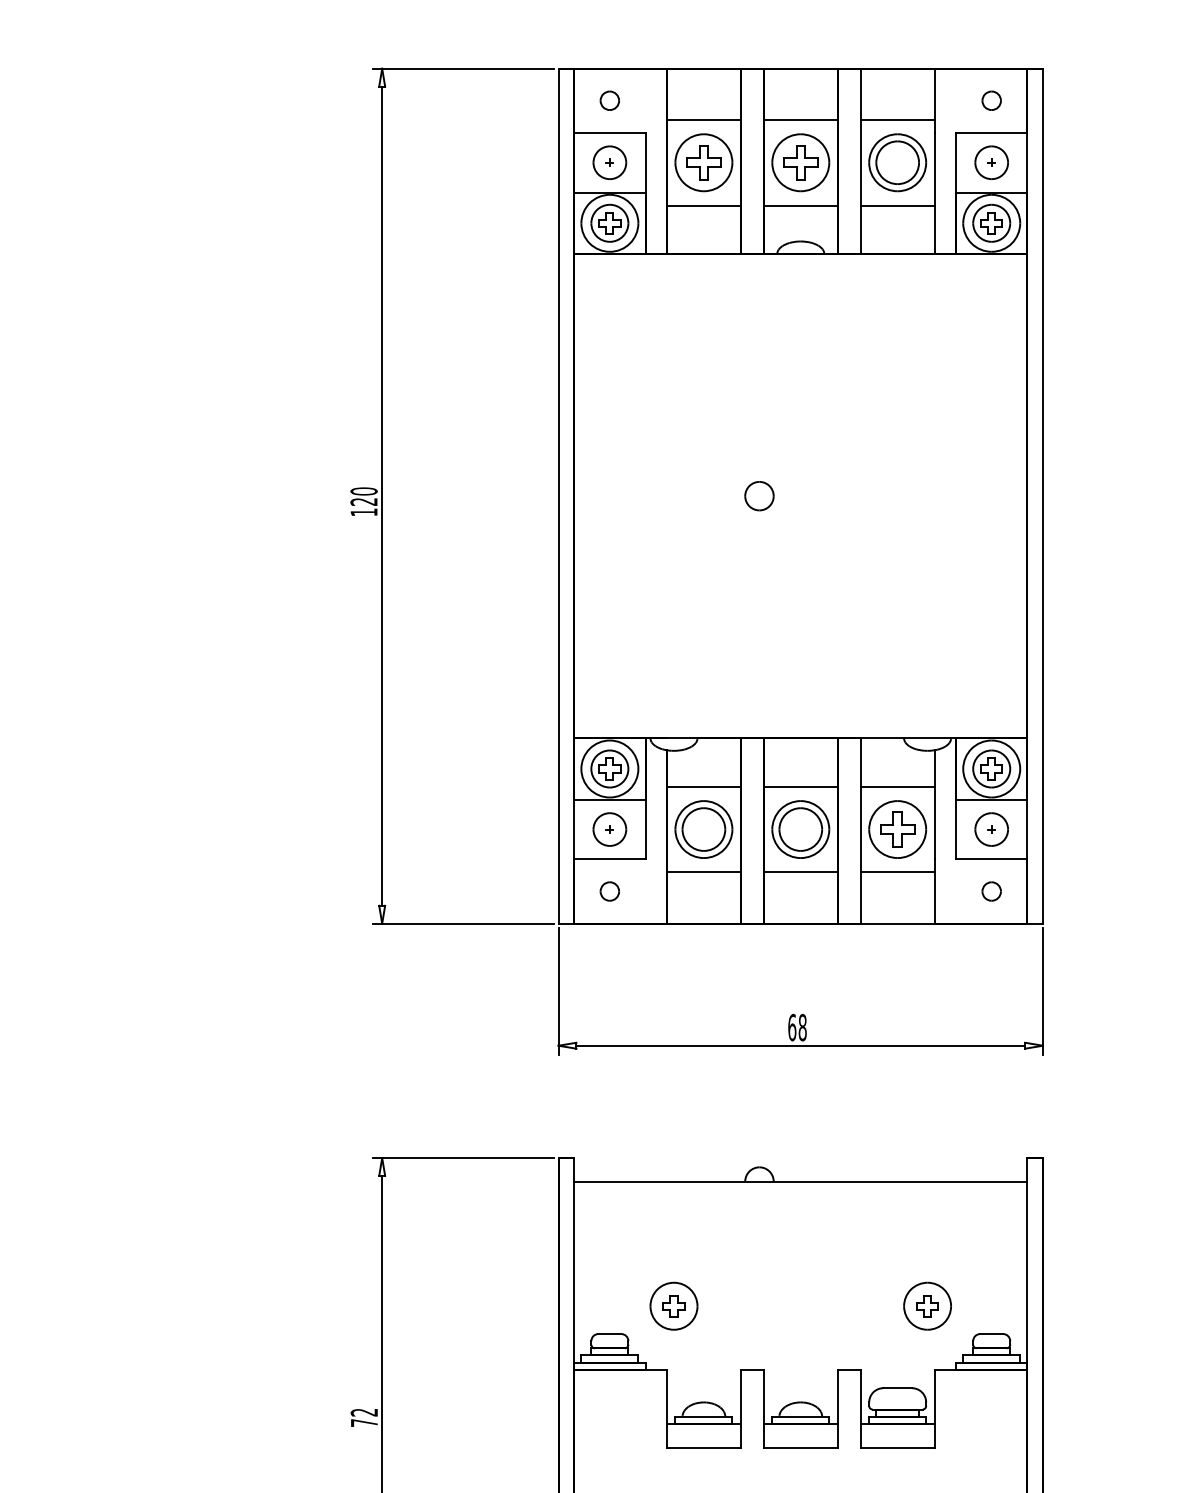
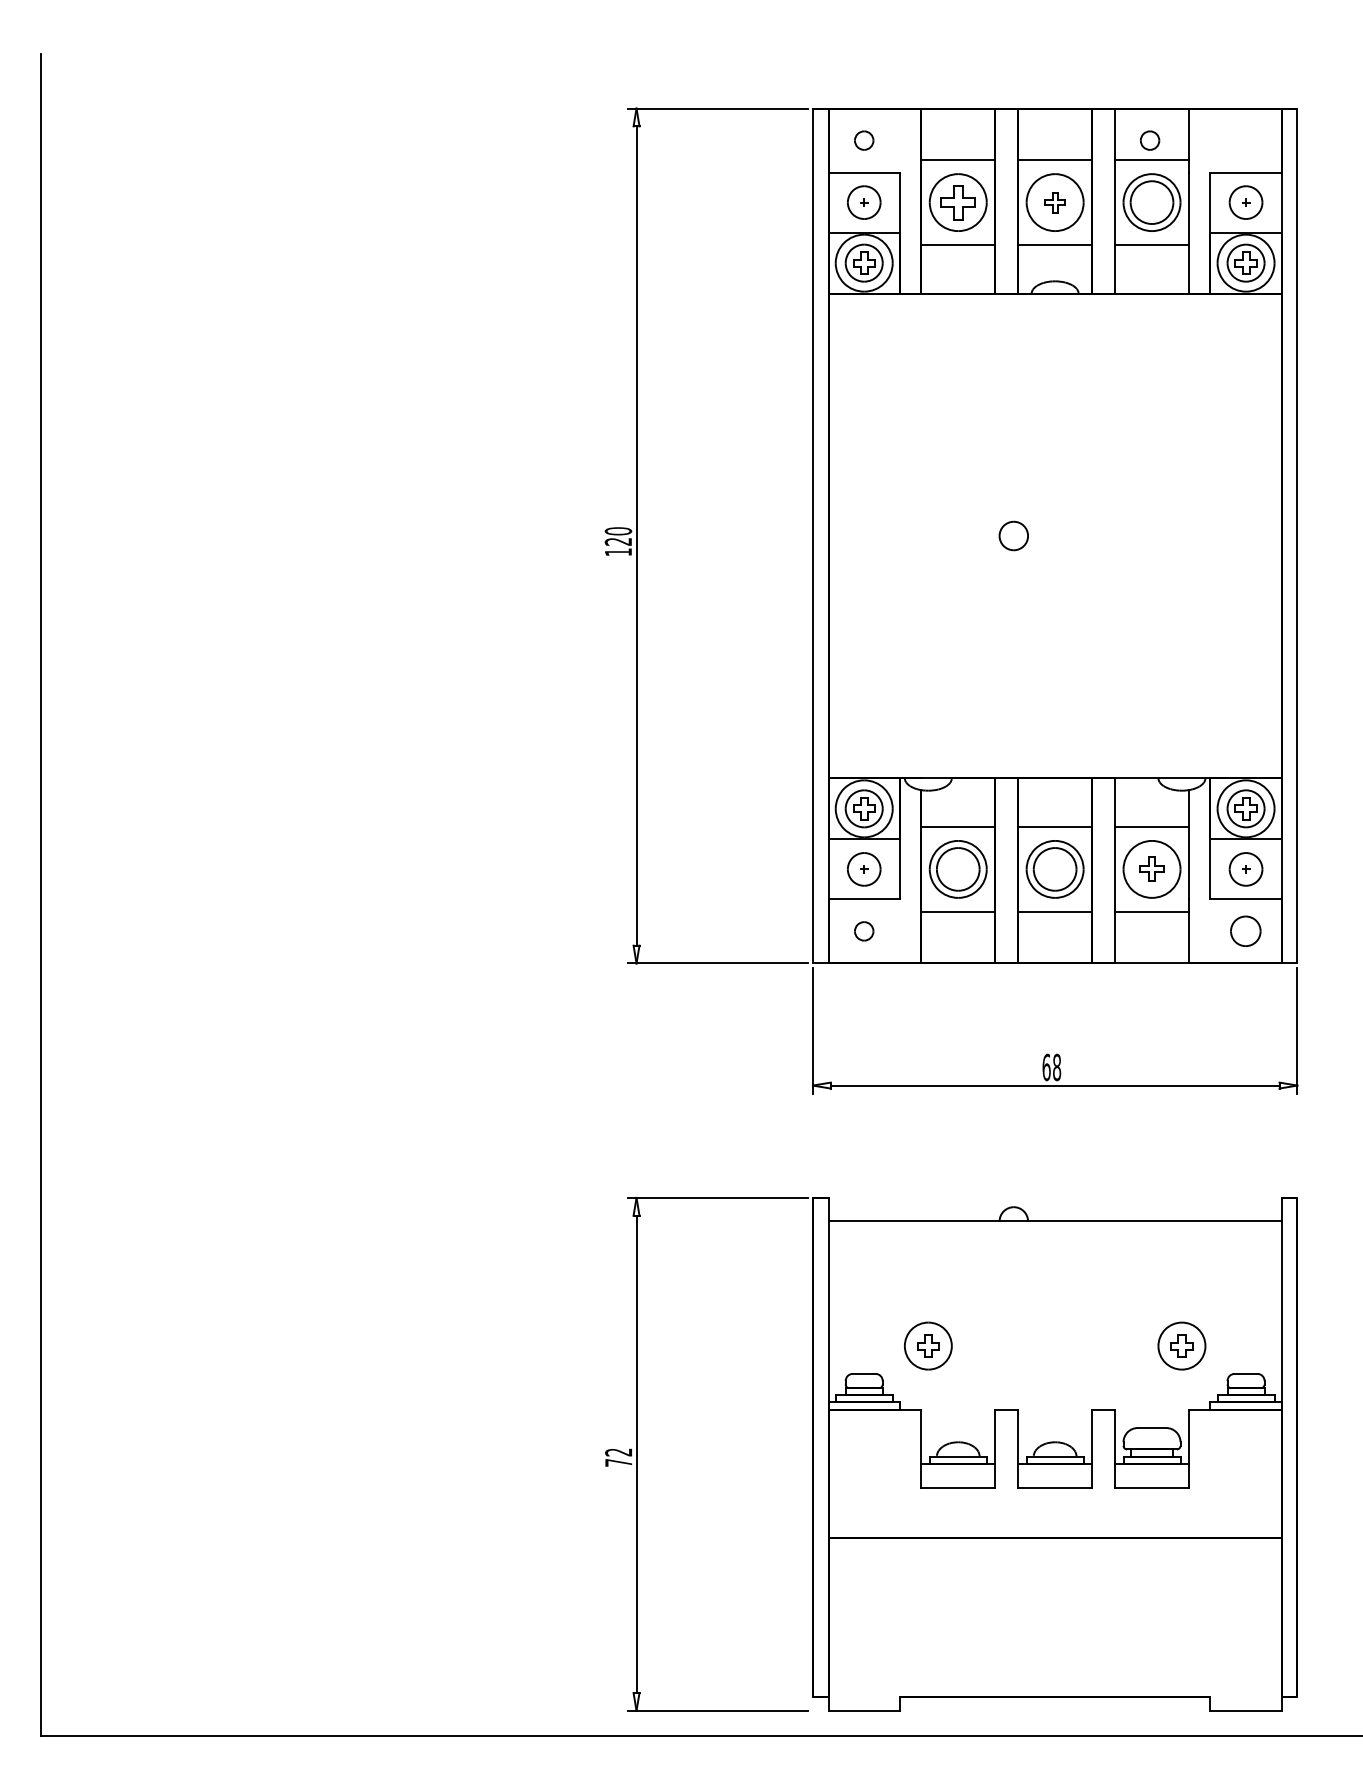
part: (992, 100) -> (1150, 140), moved
part: (800, 162) -> (1054, 202), size x0.6
part: (897, 829) -> (1151, 869), size x0.7
part: (992, 891) -> (1246, 931), size x1.6

